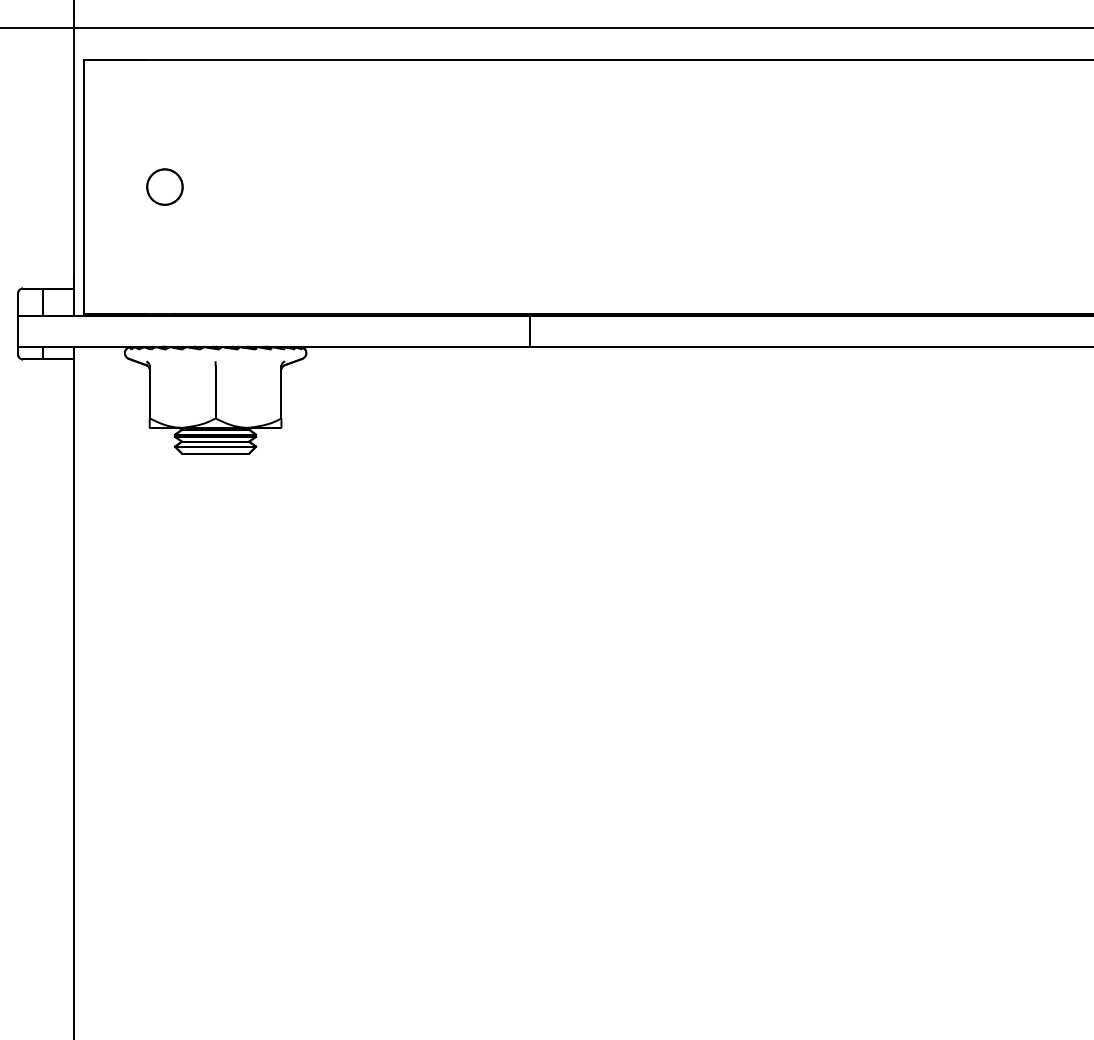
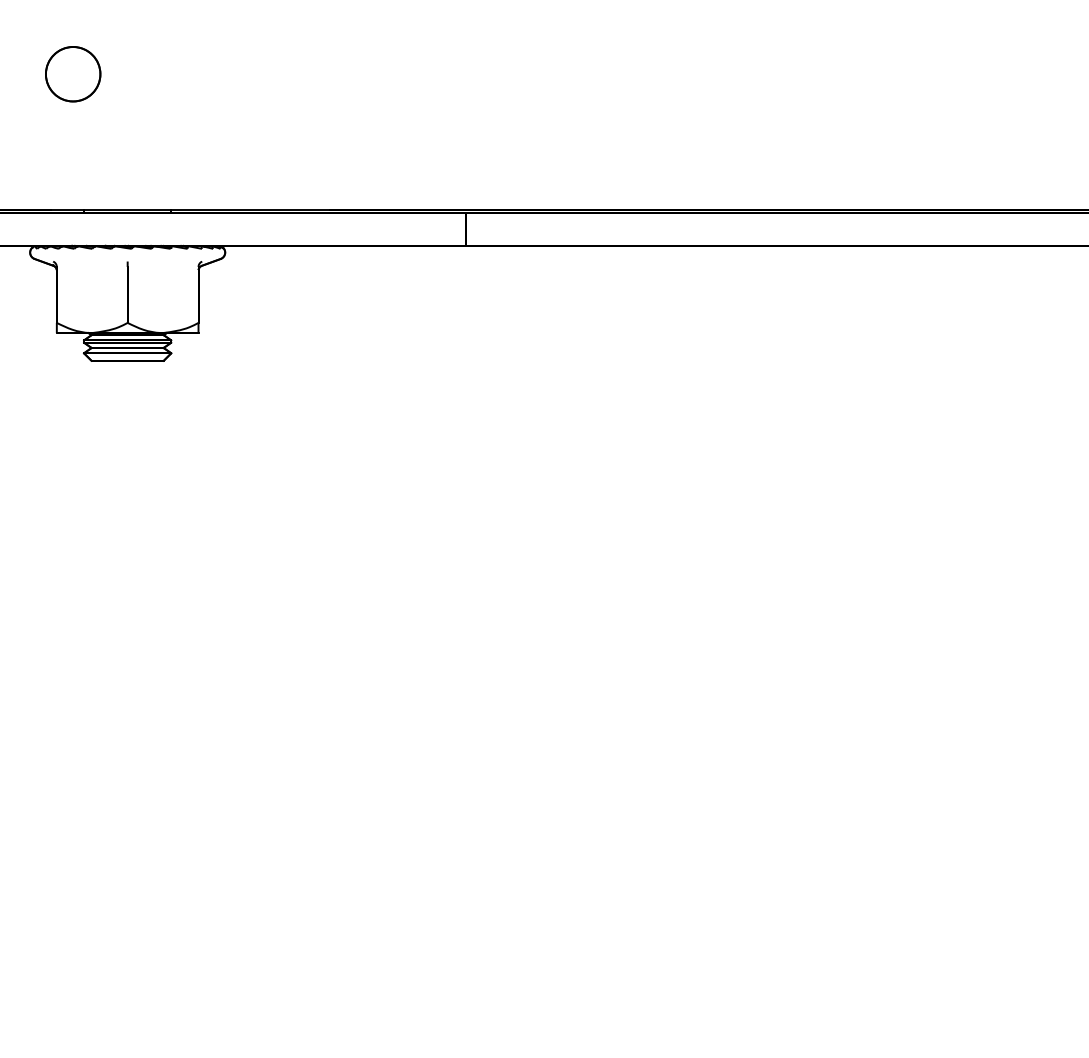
part: (164, 186) -> (72, 73), size x1.43

